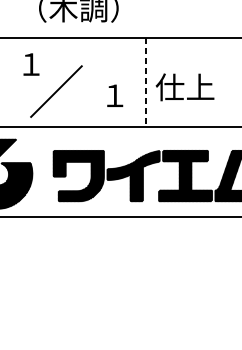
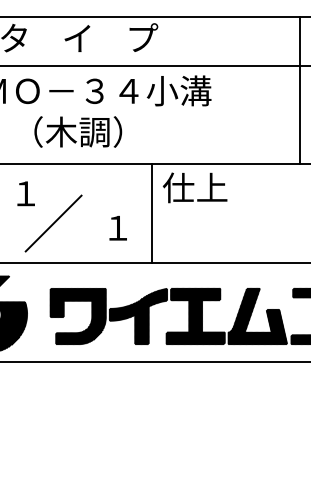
line: (146, 83) -> (152, 214), dashed -> solid
text: (184, 87) -> (194, 187), moved

